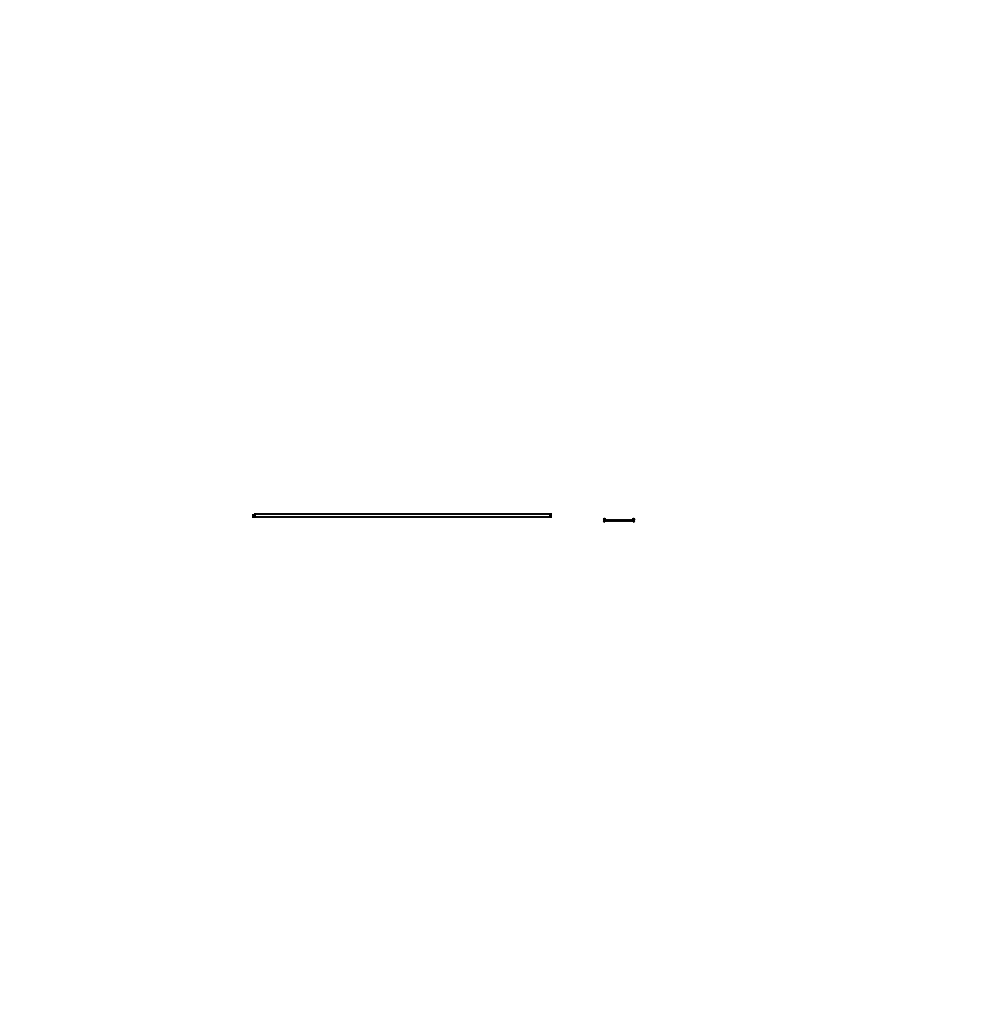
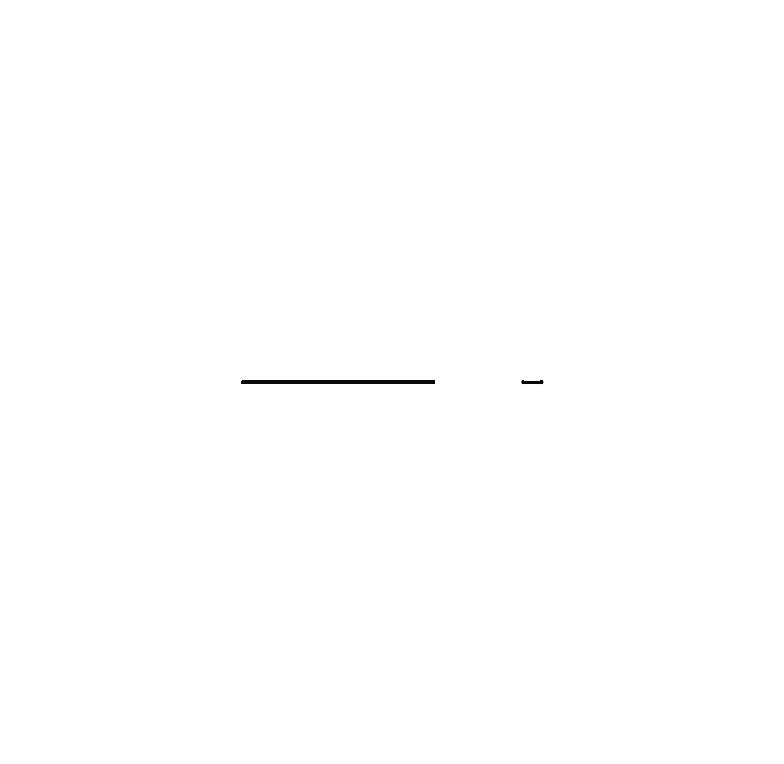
line: (619, 519) -> (532, 381), moved

